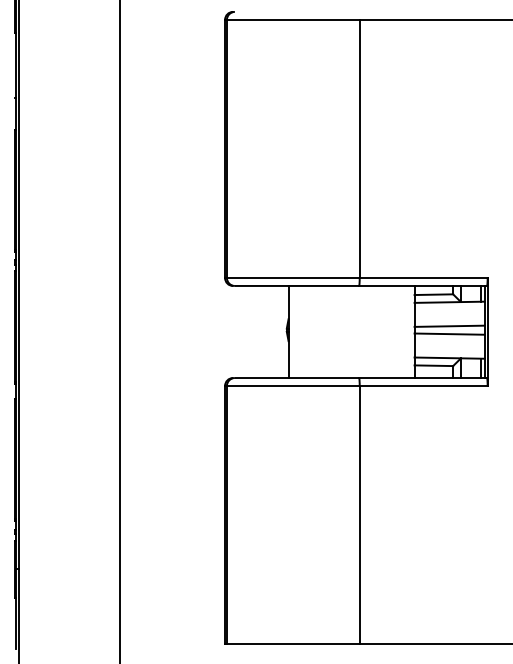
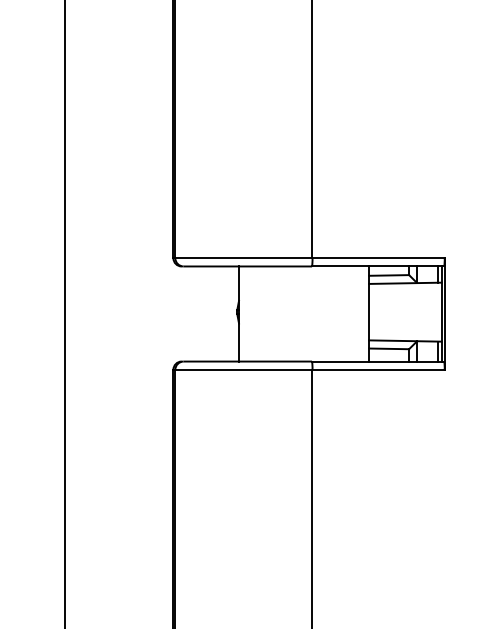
line: (449, 325) -> (405, 307), removed
line: (449, 333) -> (405, 315), removed

